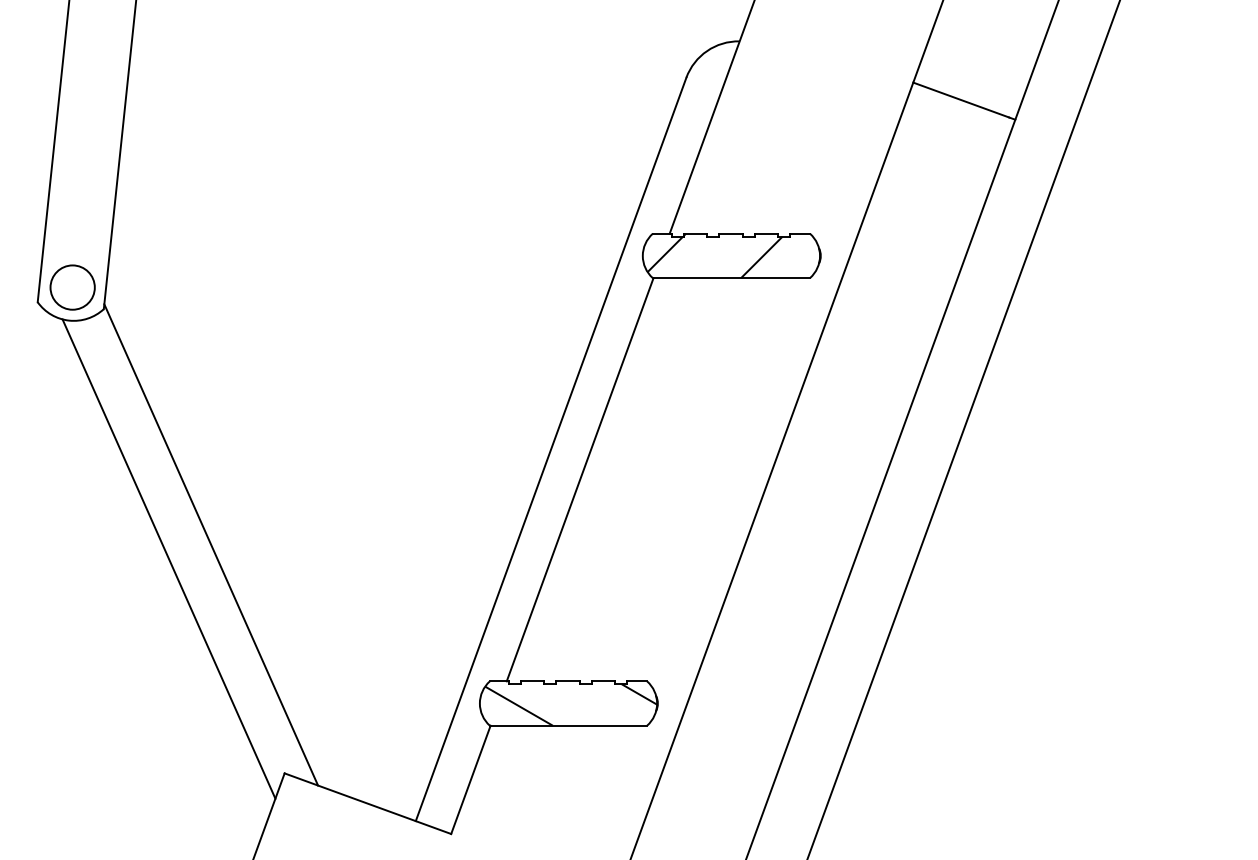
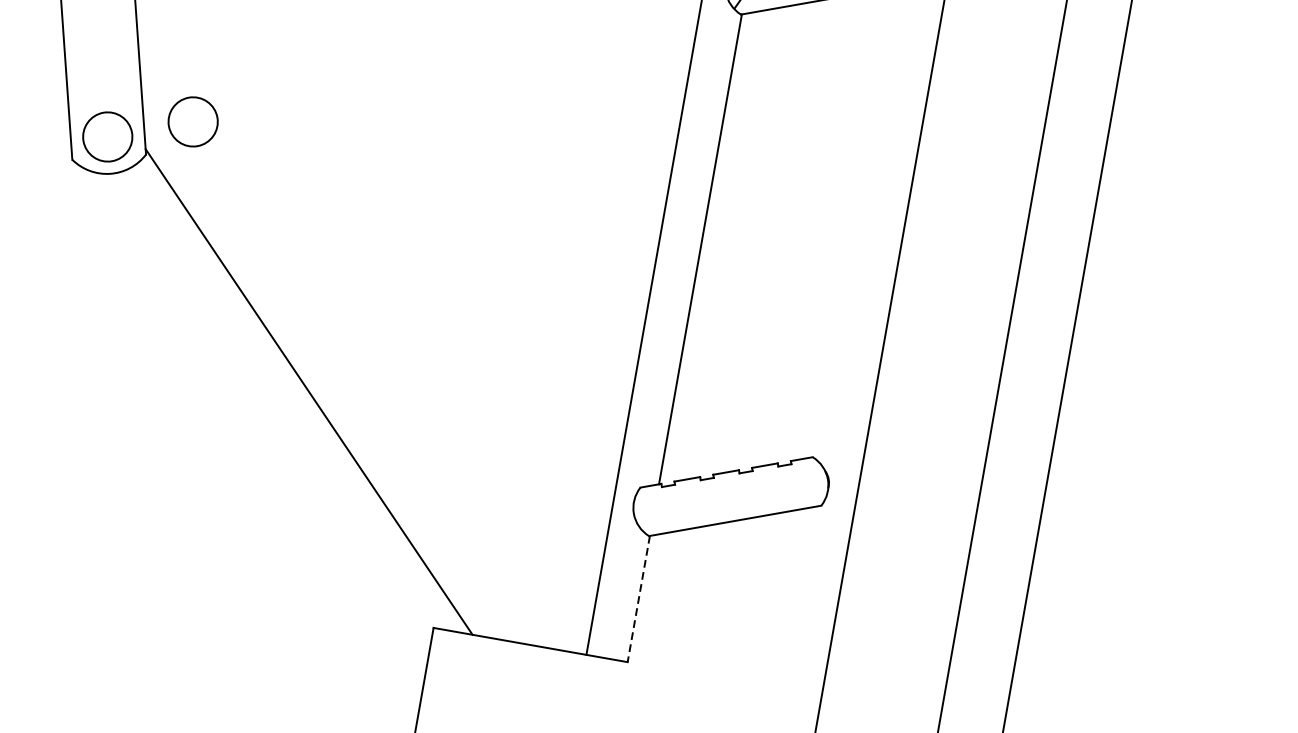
circle: (150, 287) -> (192, 121), added
line: (168, 558) -> (264, 415), removed
hatch: (571, 704) -> (734, 497), removed
line: (470, 779) -> (638, 598), solid -> dashed

